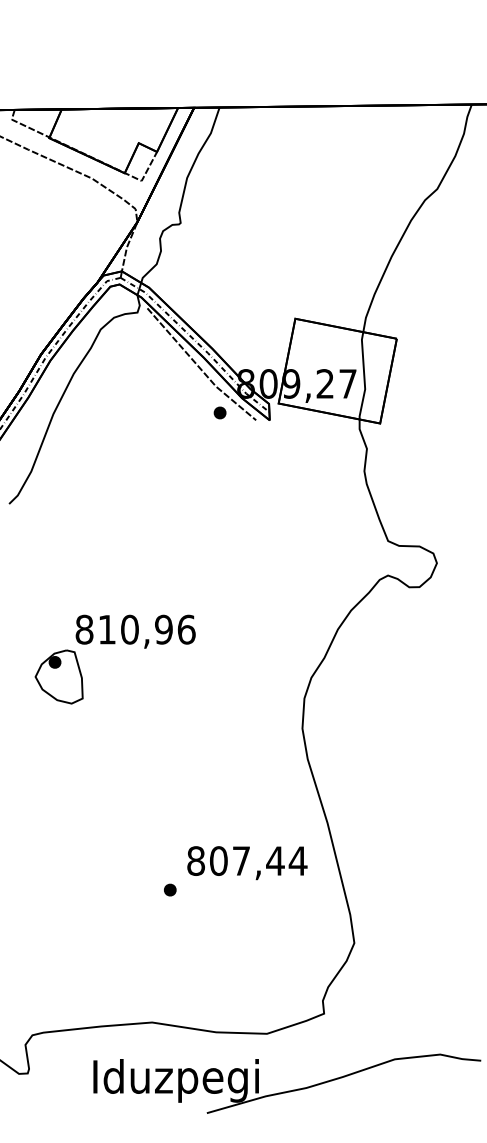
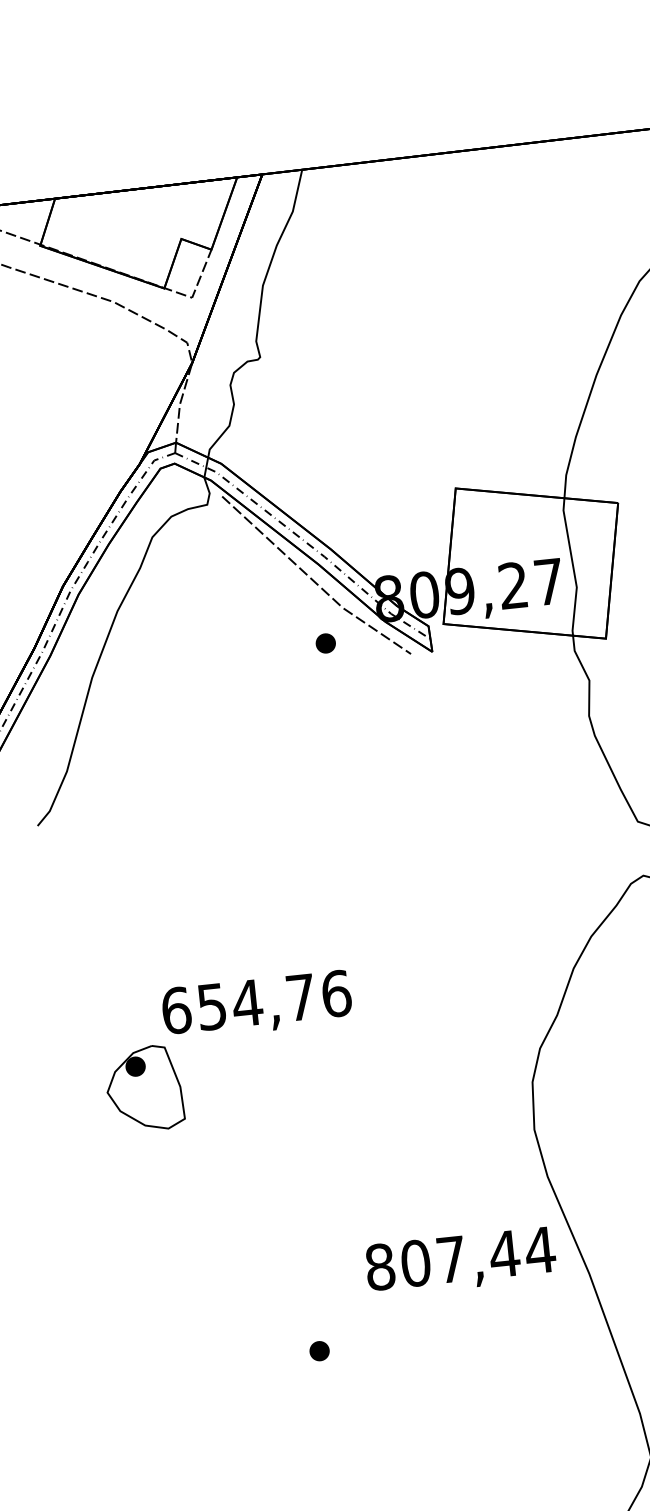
part: (219, 412) -> (324, 642), moved
text: (123, 629) -> (237, 1003), 810,96 -> 654,76
text: (247, 863) -> (461, 1262), moved
part: (170, 889) -> (319, 1350), moved

